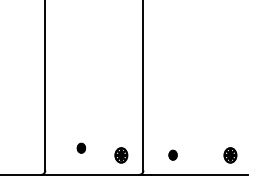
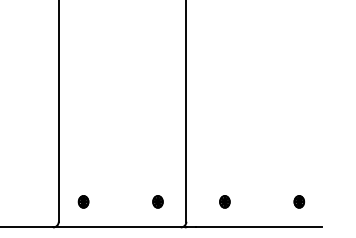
part: (81, 147) -> (83, 200), moved
part: (121, 154) -> (157, 200), size x0.62
part: (229, 154) -> (298, 200), size x0.62

